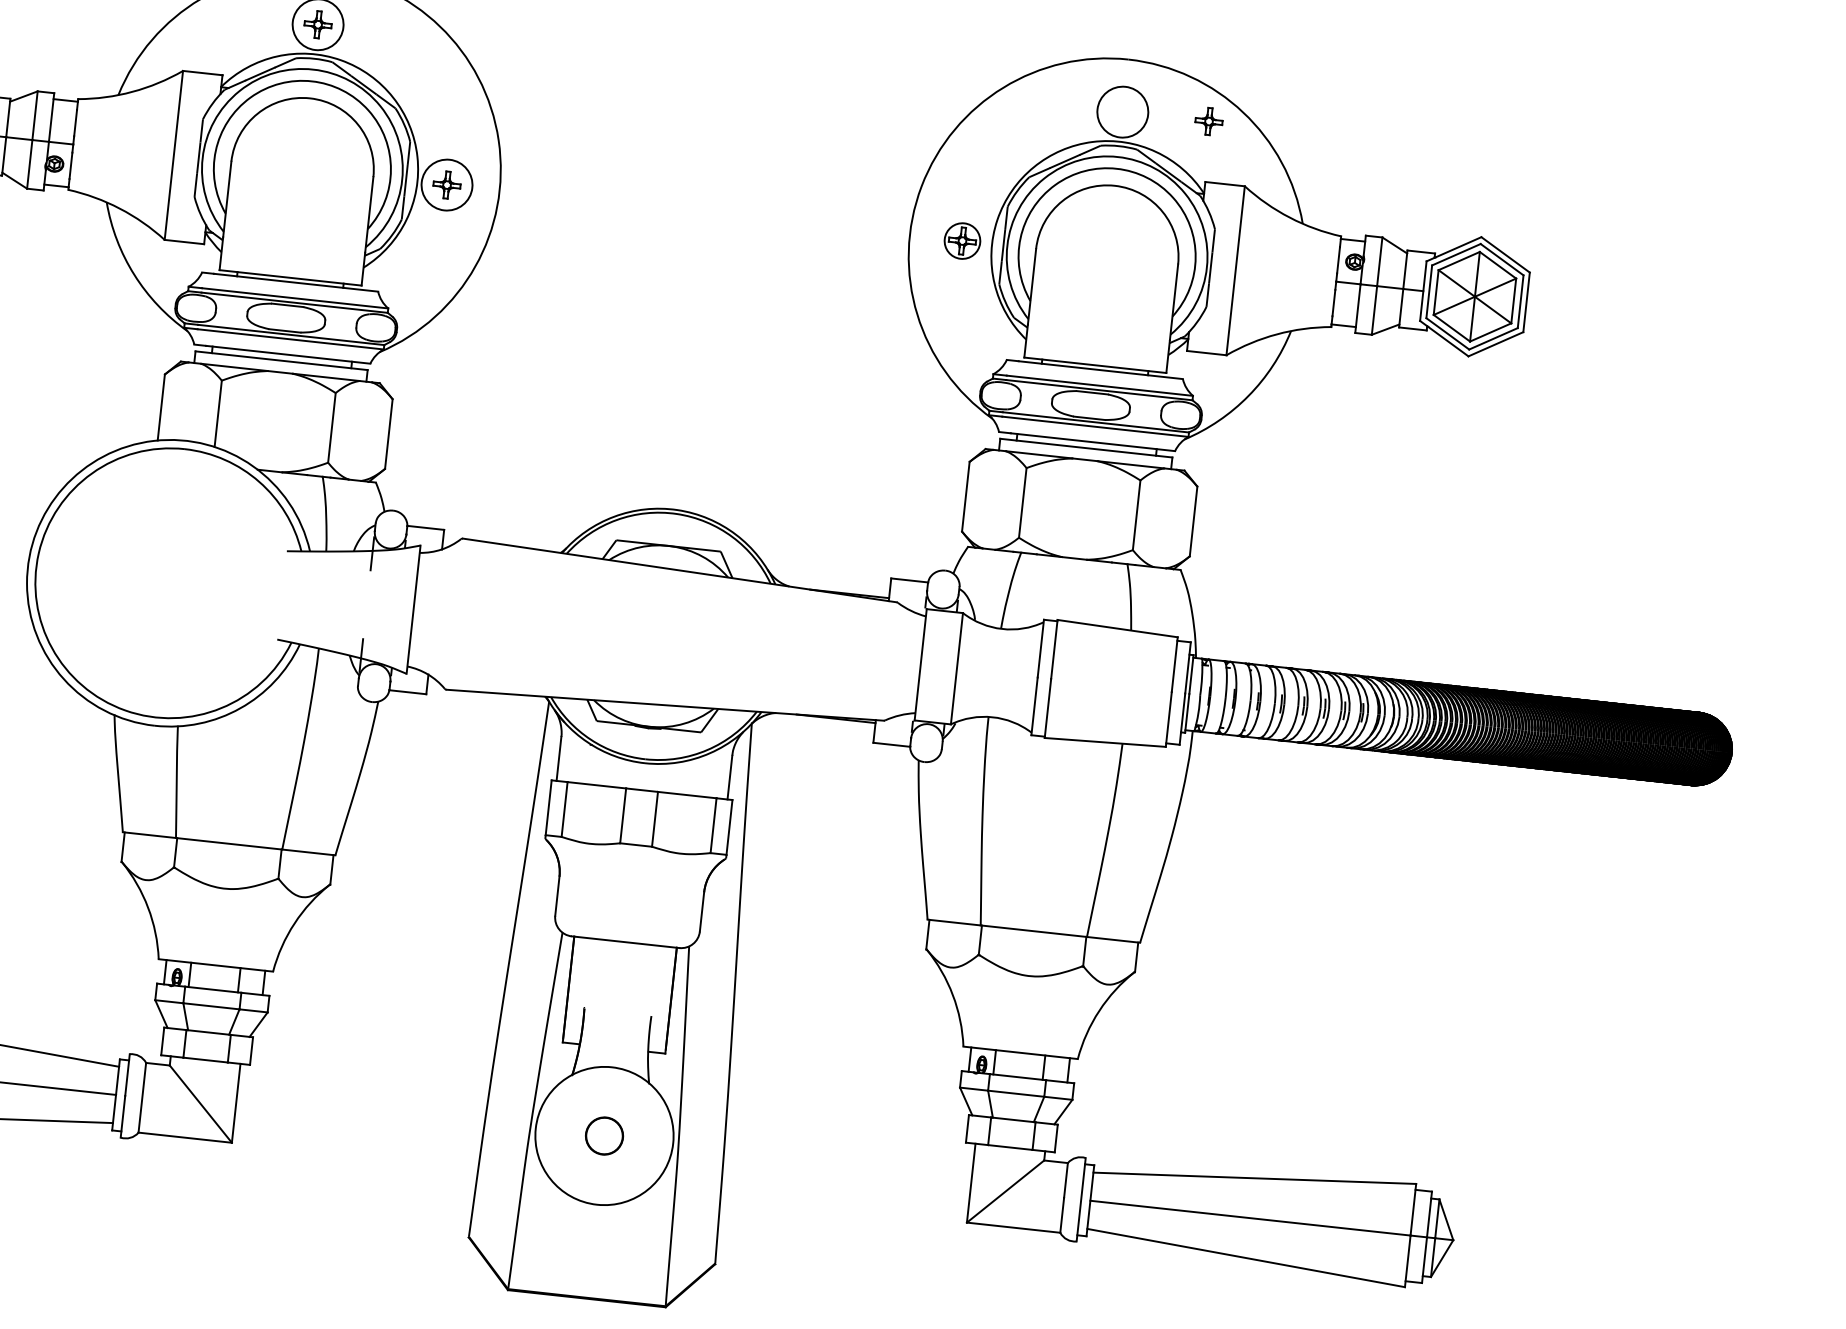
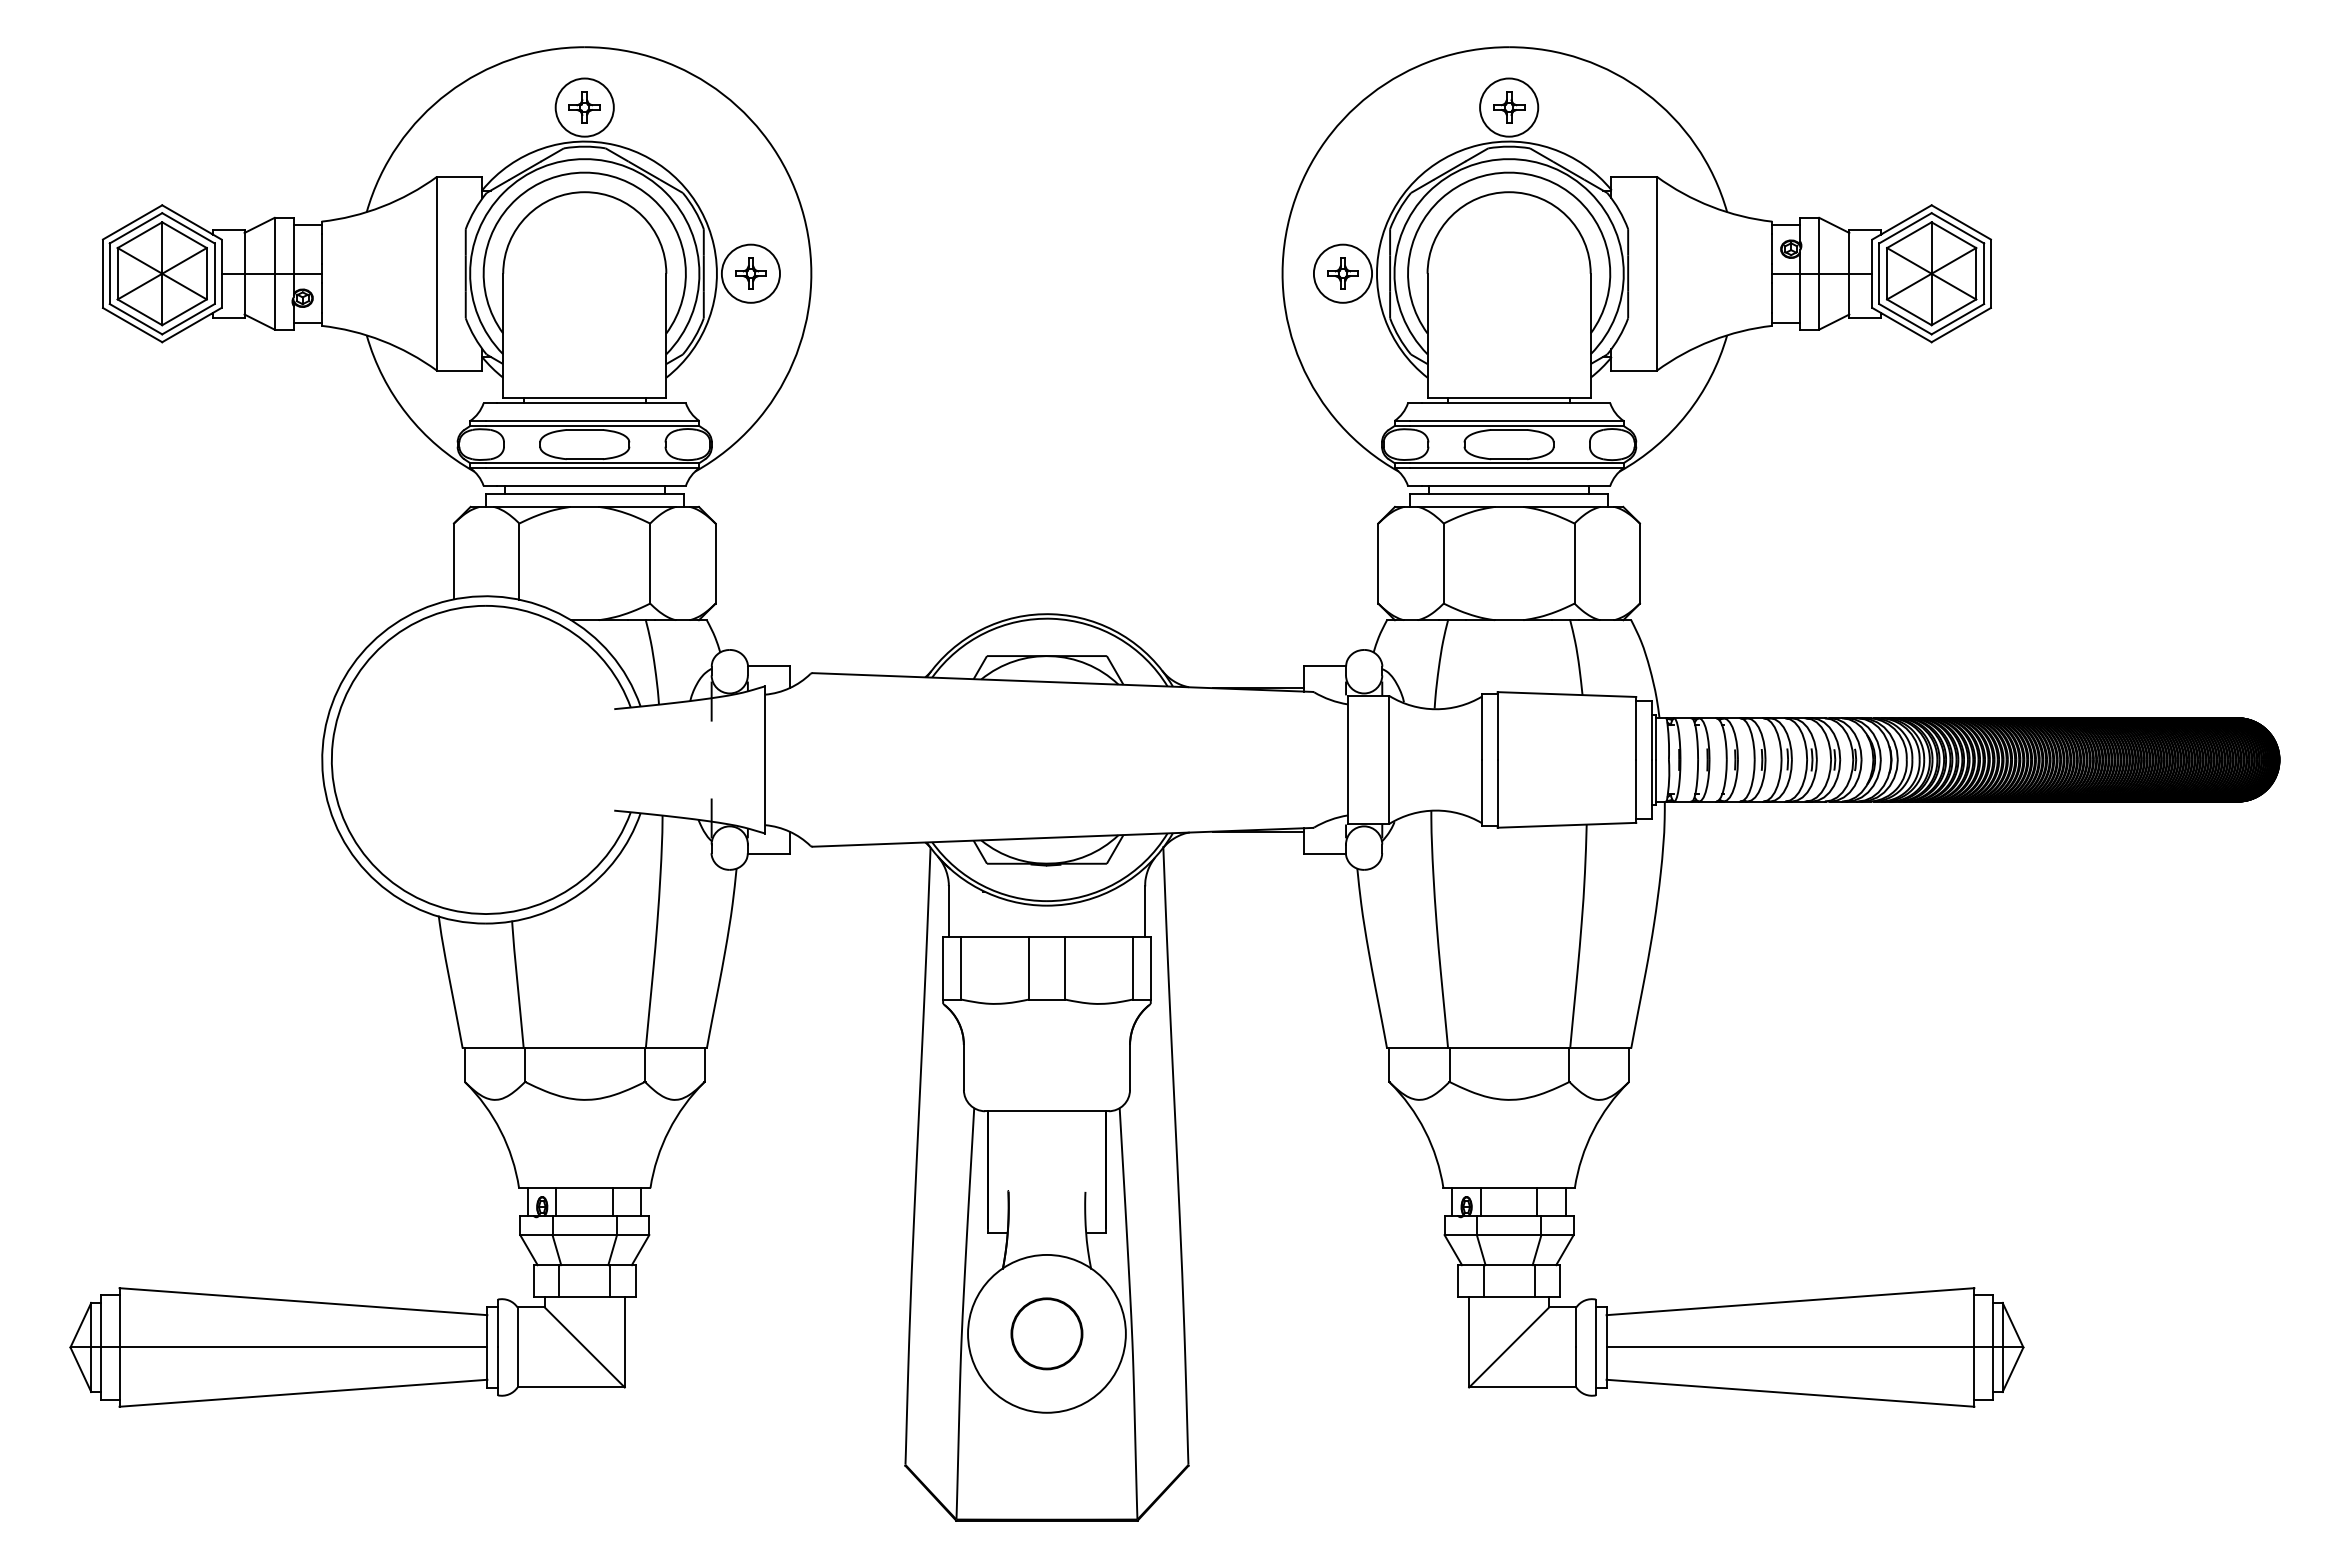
part: (1209, 121) -> (1509, 107), moved
circle: (962, 240) -> (1342, 273), size x1.43
part: (604, 1135) -> (1046, 1333), size x1.67

